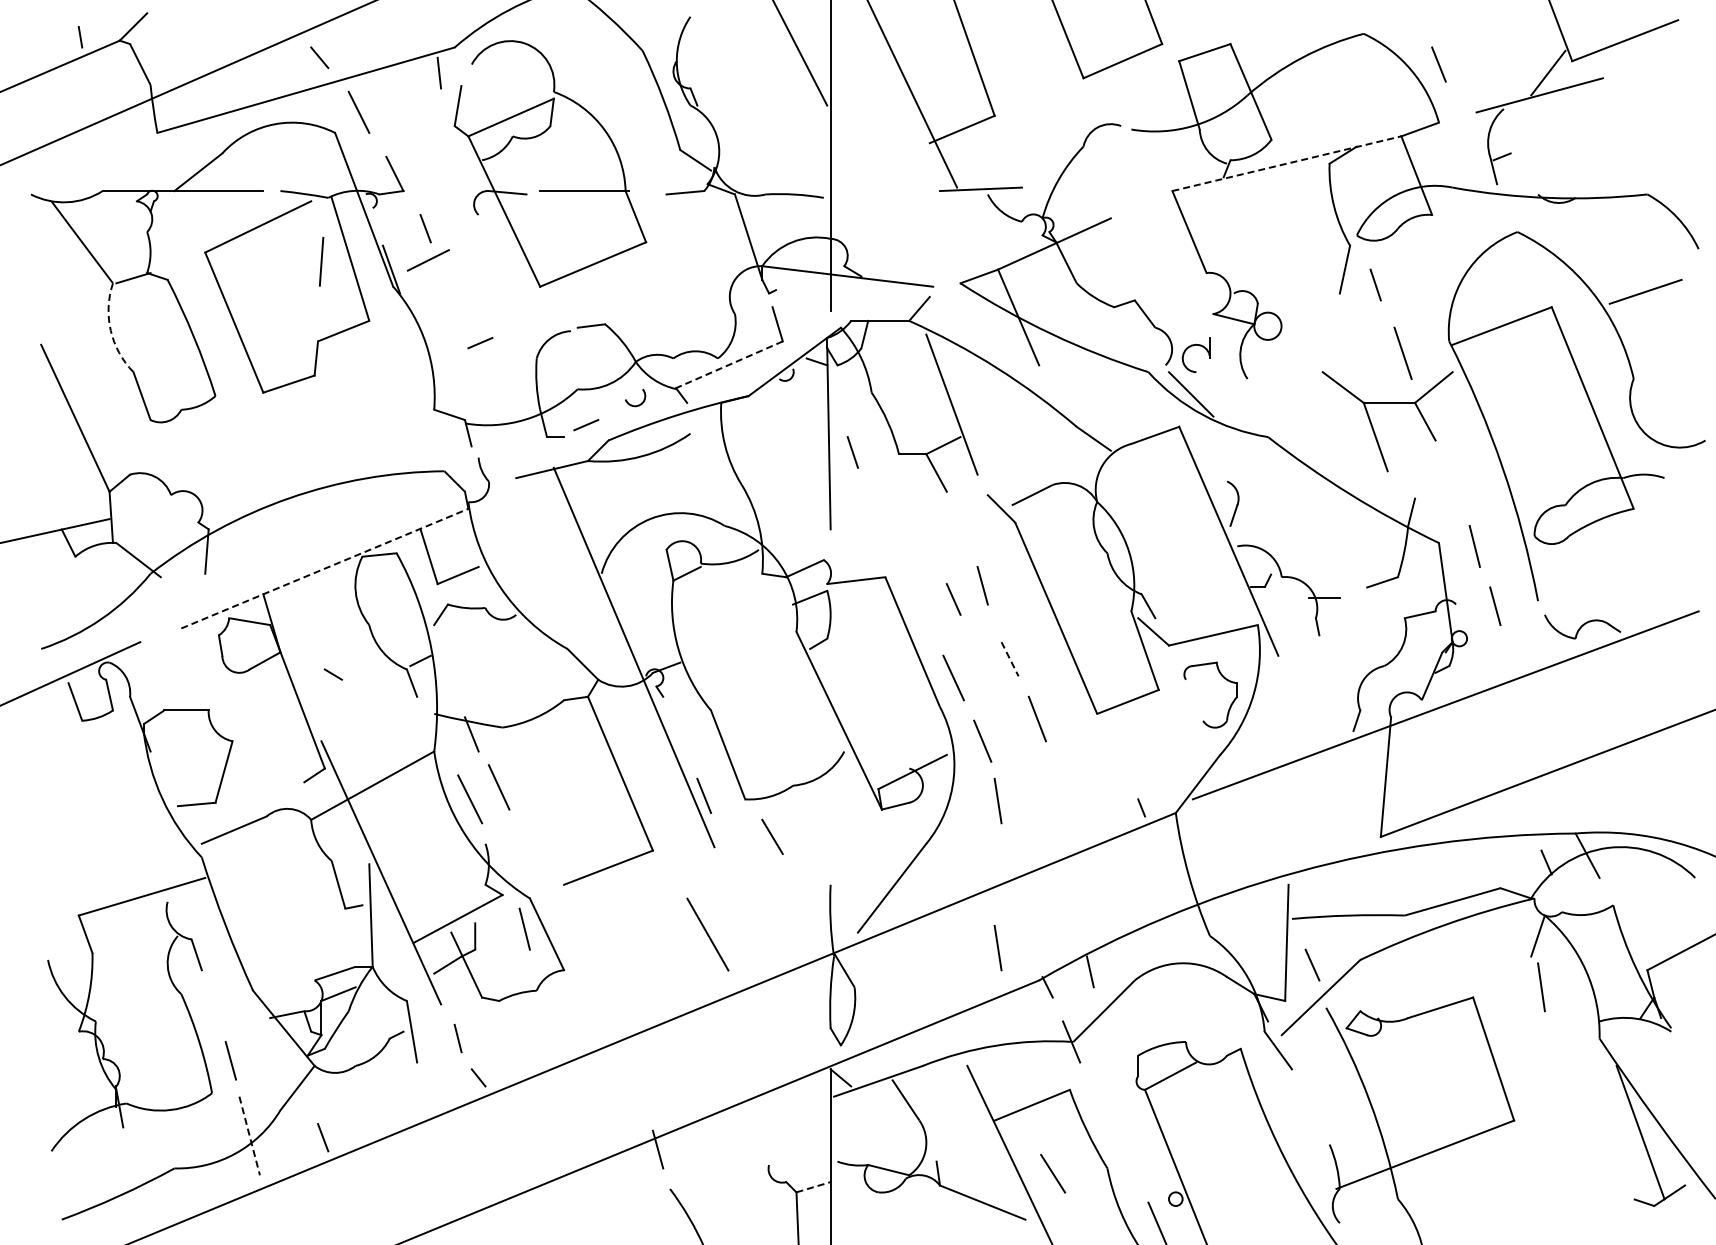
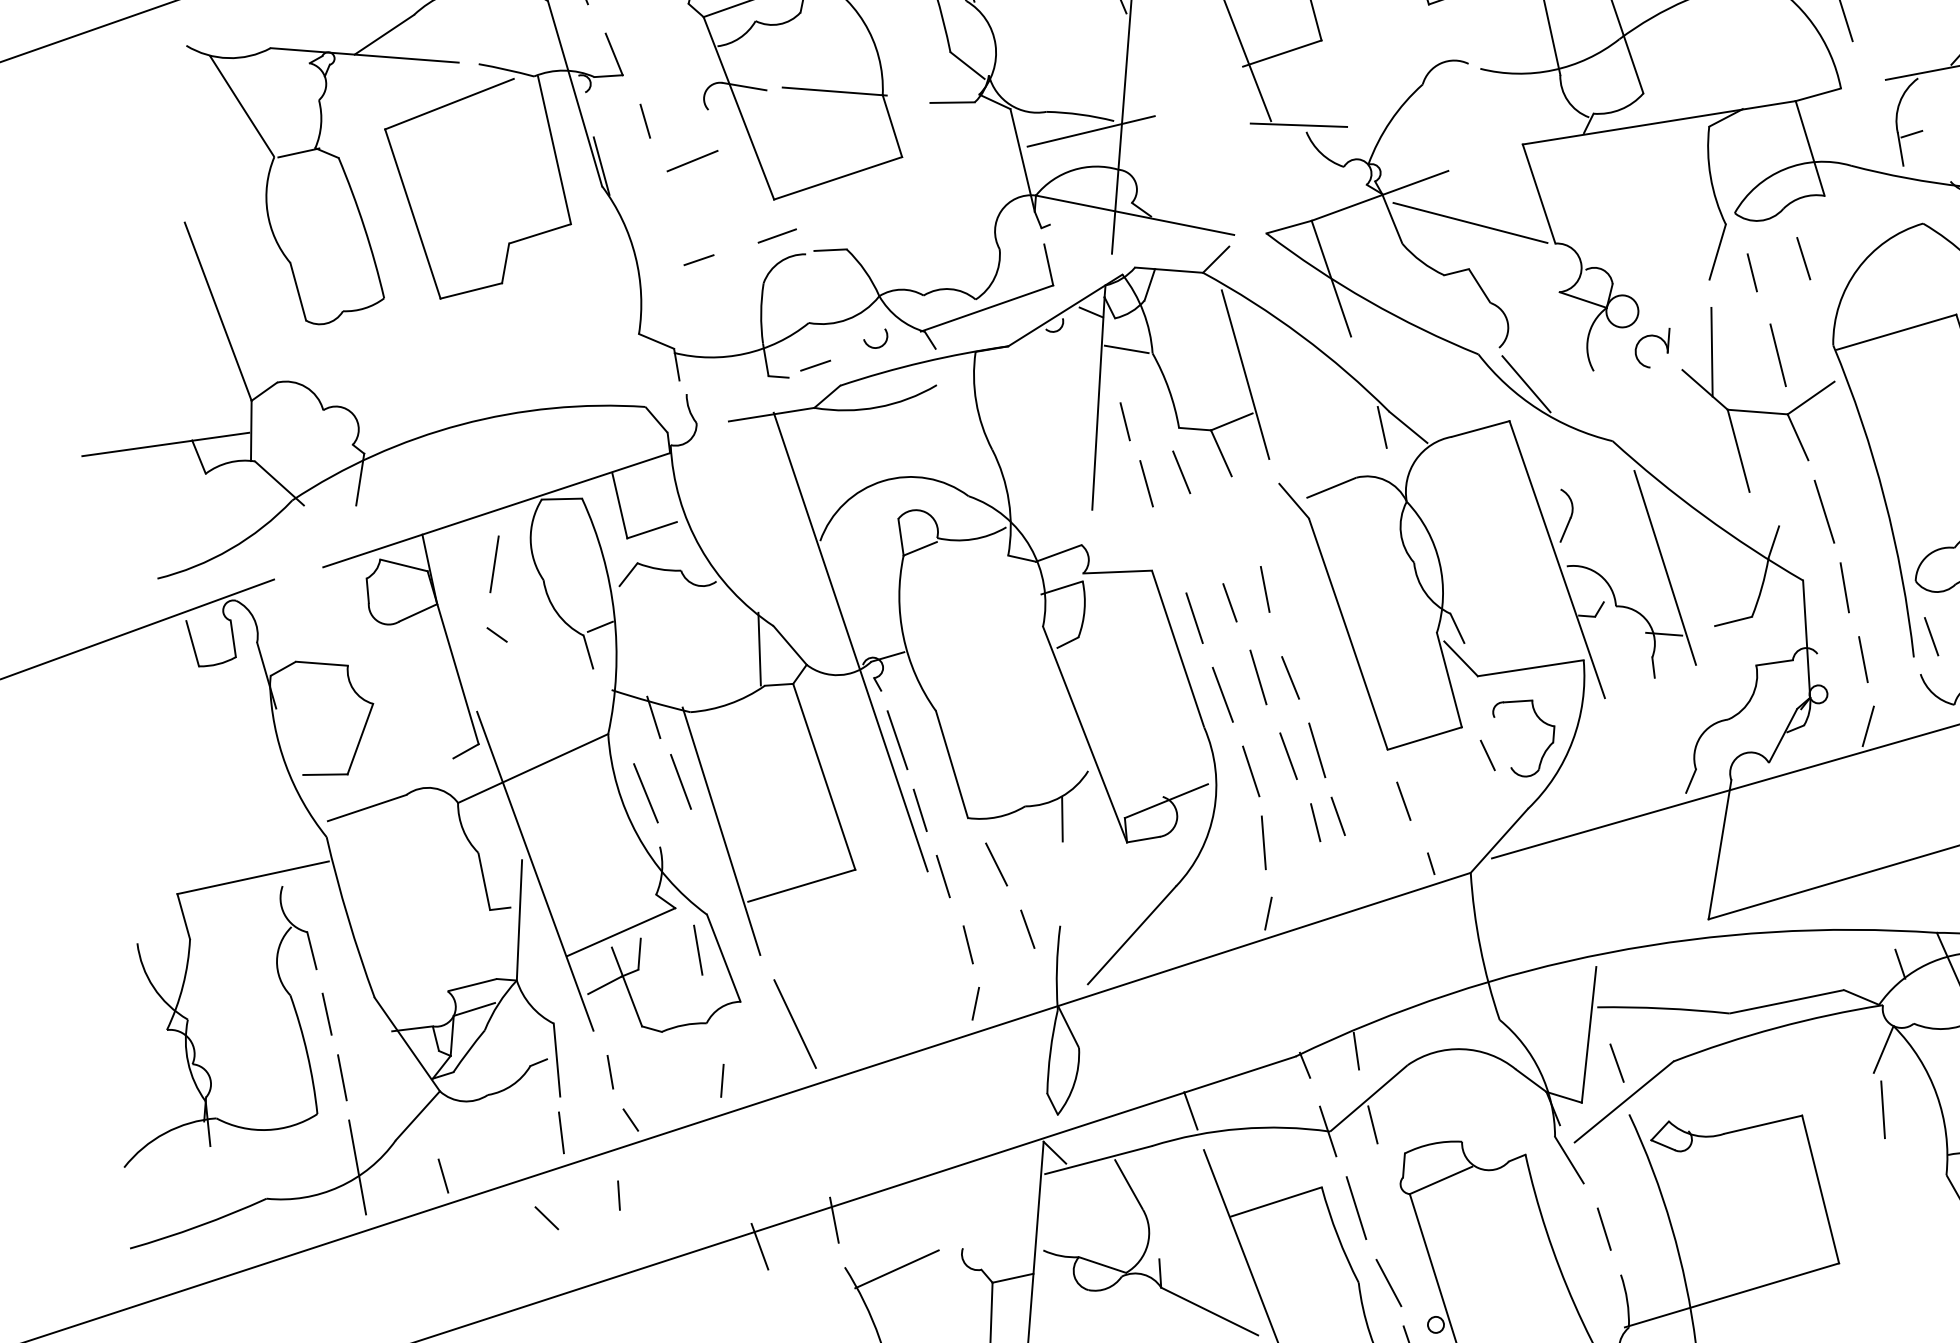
line: (1286, 163) -> (1658, 122), dashed -> solid
line: (804, 208) -> (1090, 131), added
line: (427, 260) -> (691, 161), moved
line: (321, 261) -> (494, 563), moved
line: (1132, 261) -> (1469, 223), added
line: (1418, 269) -> (1803, 258), added
line: (544, 317) -> (776, 235), added
arc: (110, 330) -> (267, 212), dashed -> solid
part: (1193, 346) -> (1649, 337), moved
line: (1346, 354) -> (1711, 351), added
line: (728, 365) -> (987, 308), dashed -> solid
line: (849, 390) -> (1126, 348), added
line: (1071, 440) -> (1382, 427), added
line: (1452, 482) -> (1824, 510), added
line: (903, 491) -> (1180, 471), added
line: (874, 503) -> (1145, 483), added
line: (1320, 541) -> (1664, 568), added
line: (325, 568) -> (497, 510), dashed -> solid
line: (1551, 582) -> (1931, 636), added
line: (924, 614) -> (1194, 617), added
line: (1010, 659) -> (1291, 678), dashed -> solid
line: (982, 660) -> (1258, 676), added
line: (1503, 662) -> (1867, 726), added
line: (556, 669) -> (758, 649), added
line: (1182, 712) -> (1487, 755), added
line: (1013, 725) -> (1288, 755), added
line: (680, 737) -> (897, 739), added
line: (1114, 756) -> (1404, 801), added
line: (1059, 773) -> (1338, 816), added
line: (1040, 780) -> (1315, 822), added
line: (825, 794) -> (1062, 819), added
line: (536, 826) -> (721, 831), added
line: (727, 850) -> (942, 876), added
line: (1006, 860) -> (1268, 913), added
line: (803, 889) -> (1028, 928), added
line: (753, 906) -> (968, 944), added
line: (707, 934) -> (794, 1023), moved
line: (997, 948) -> (1249, 1015), removed
line: (763, 956) -> (975, 1003), added
line: (213, 1007) -> (326, 1013), added
line: (953, 1033) -> (1190, 1110), added
line: (1109, 1033) -> (1373, 1124), added
line: (553, 1038) -> (722, 1080), added
line: (420, 1093) -> (561, 1133), added
line: (1100, 1104) -> (1356, 1207), added
line: (1312, 1106) -> (1604, 1228), added
line: (249, 1135) -> (357, 1166), dashed -> solid
line: (473, 1142) -> (619, 1195), added
line: (413, 1166) -> (546, 1217), added
line: (1053, 1173) -> (1389, 1282), moved
line: (596, 1176) -> (759, 1246), added
line: (714, 1187) -> (897, 1269), added
line: (813, 1187) -> (1012, 1278), dashed -> solid

